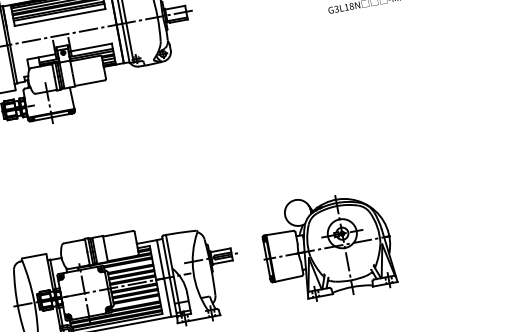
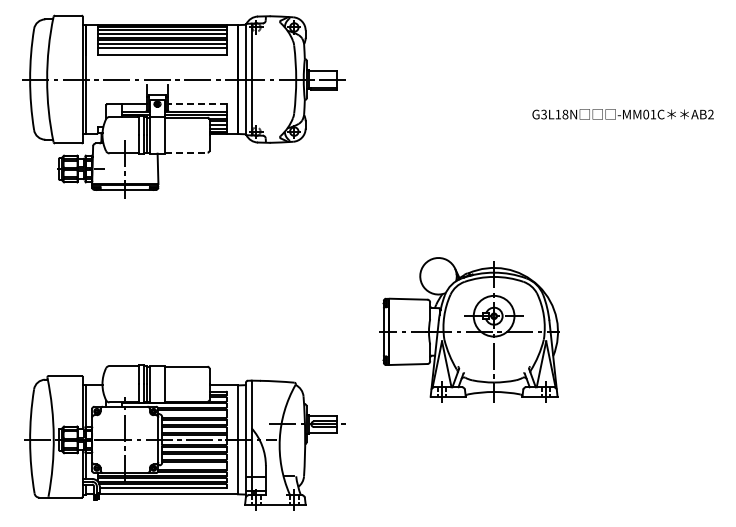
line: (90, 47) -> (196, 104), solid -> dashed
line: (90, 82) -> (186, 152), solid -> dashed
part: (326, 246) -> (469, 329), moved

